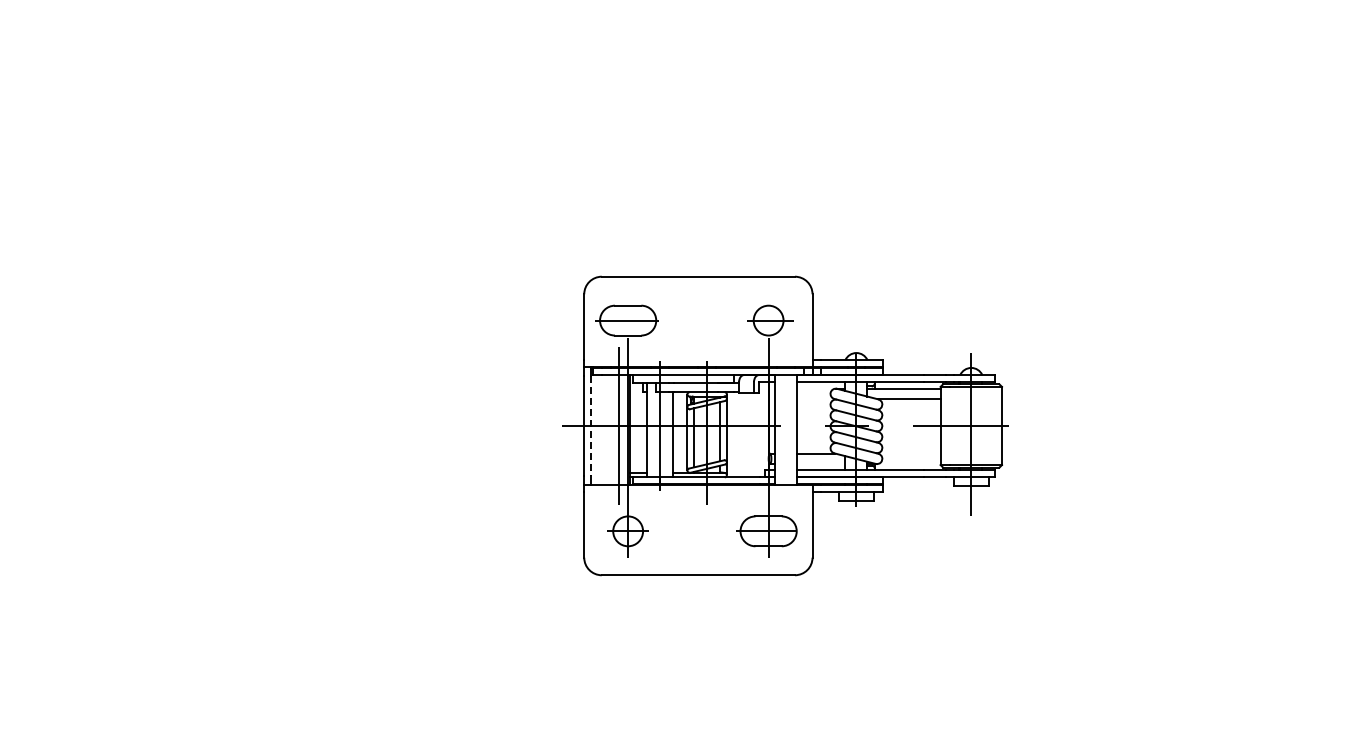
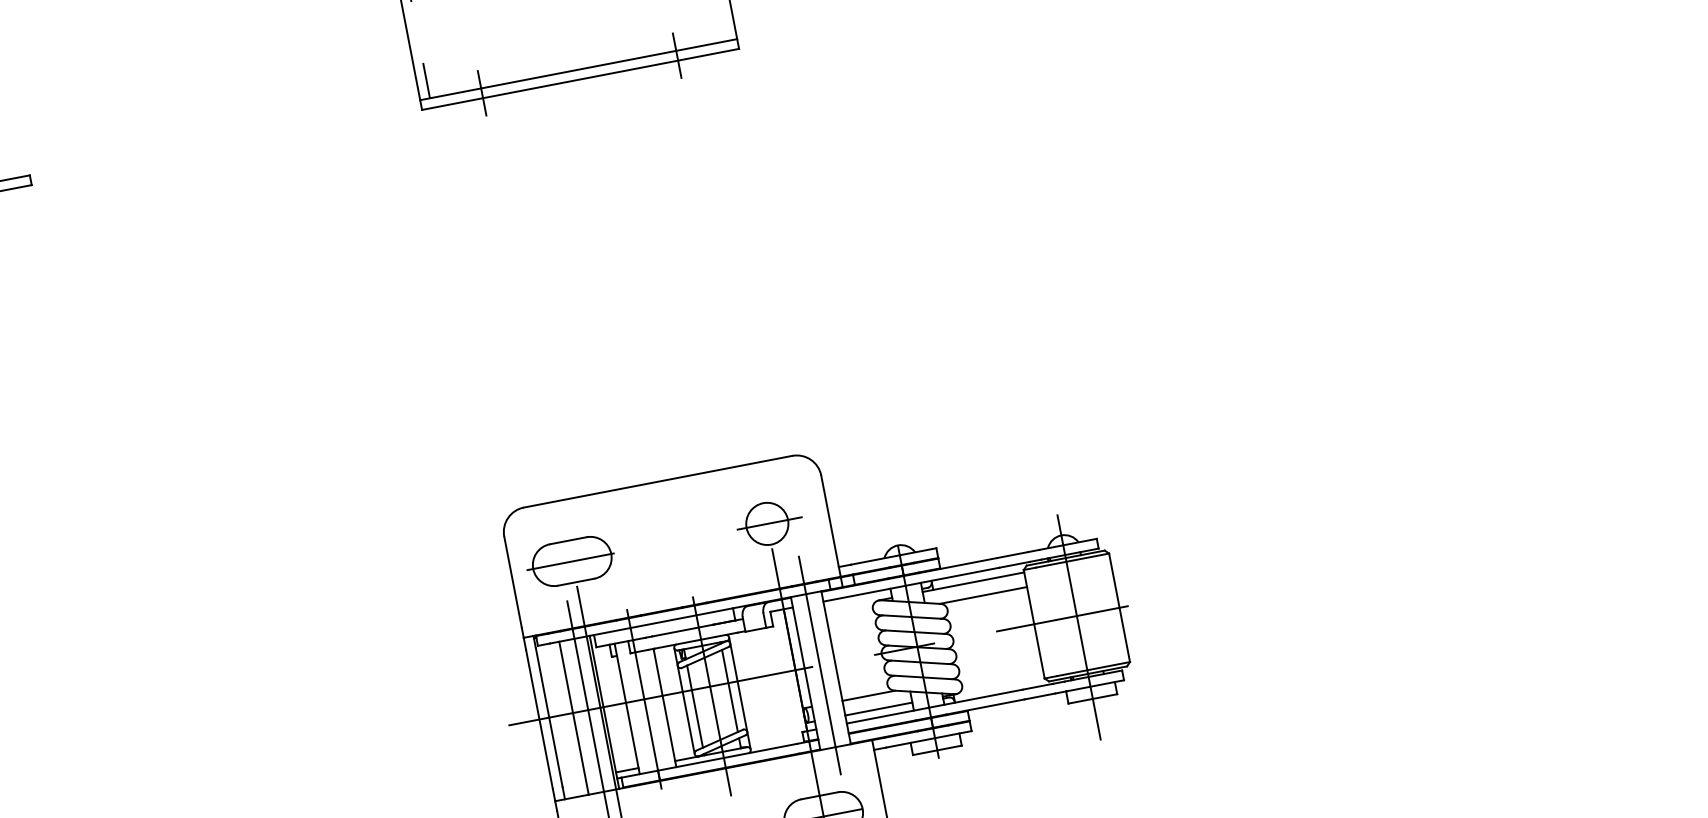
line: (786, 425) -> (820, 664), added
line: (591, 426) -> (549, 718), dashed -> solid
line: (608, 429) -> (574, 717), added
line: (821, 464) -> (879, 709), added

